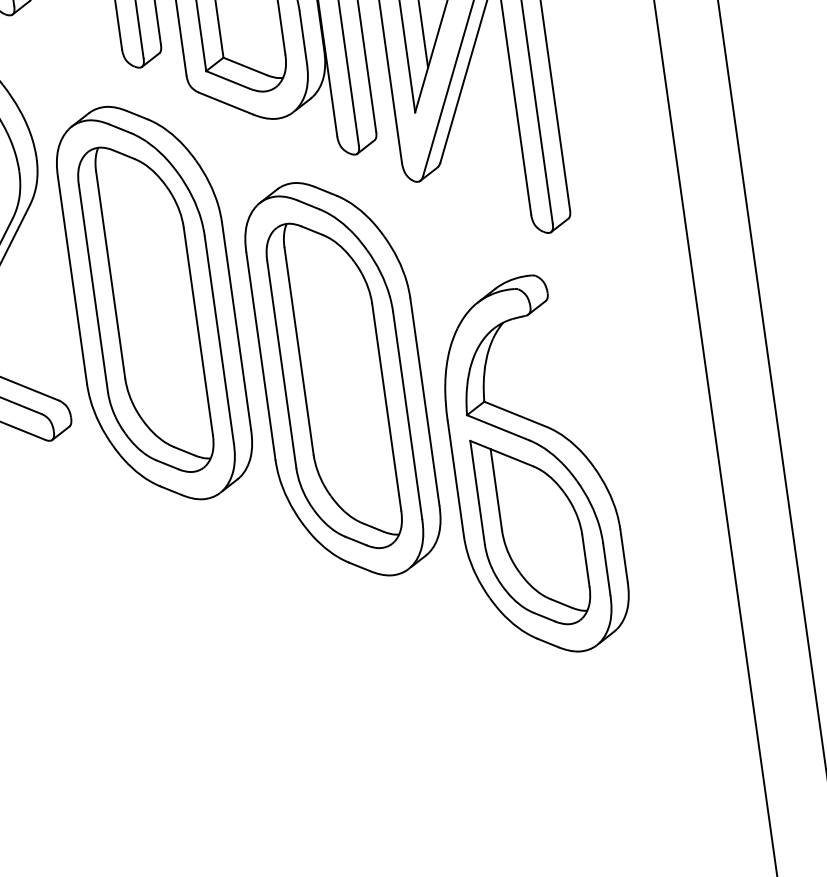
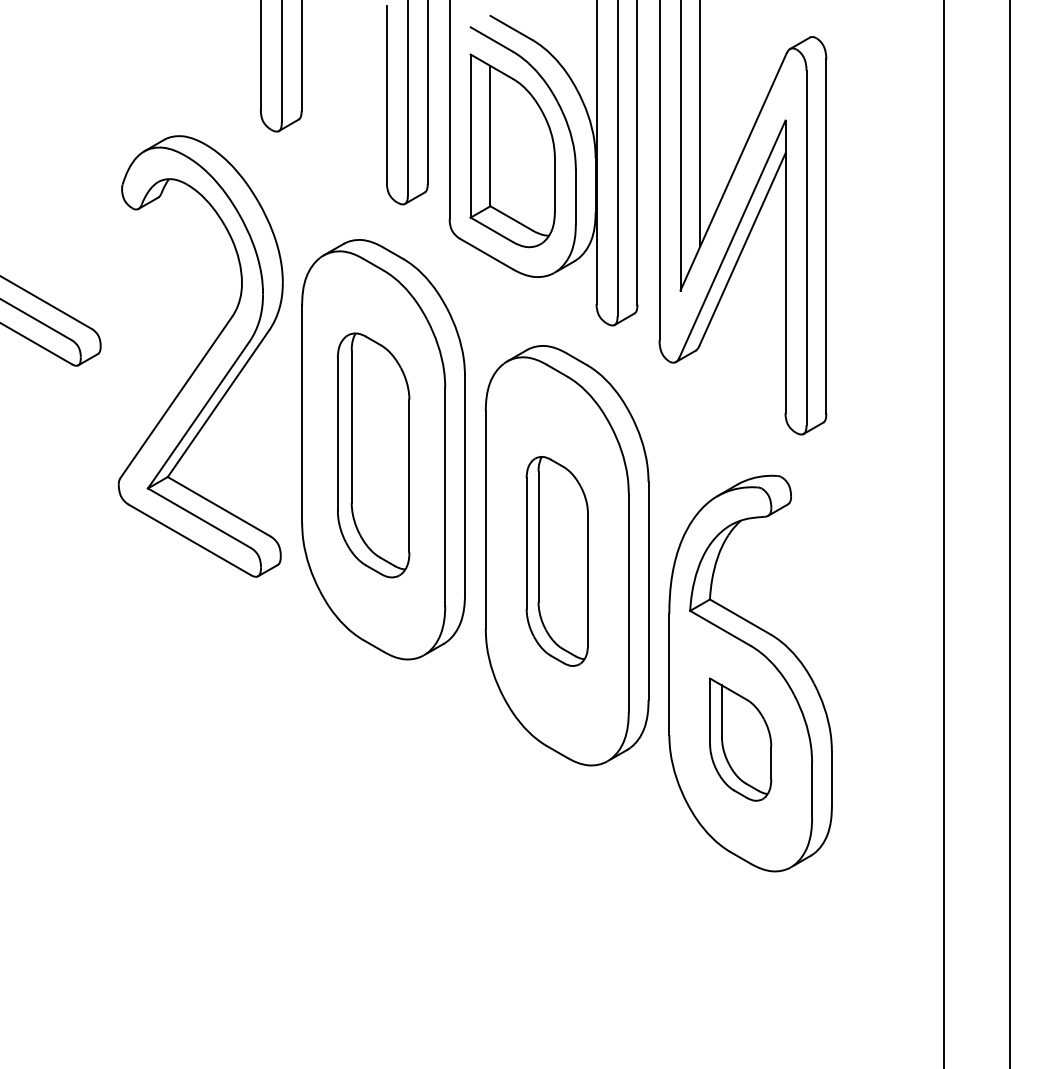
part: (145, 309) -> (373, 455), size x0.7
part: (334, 386) -> (557, 561), size x0.6
part: (532, 530) -> (740, 739), size x0.6

